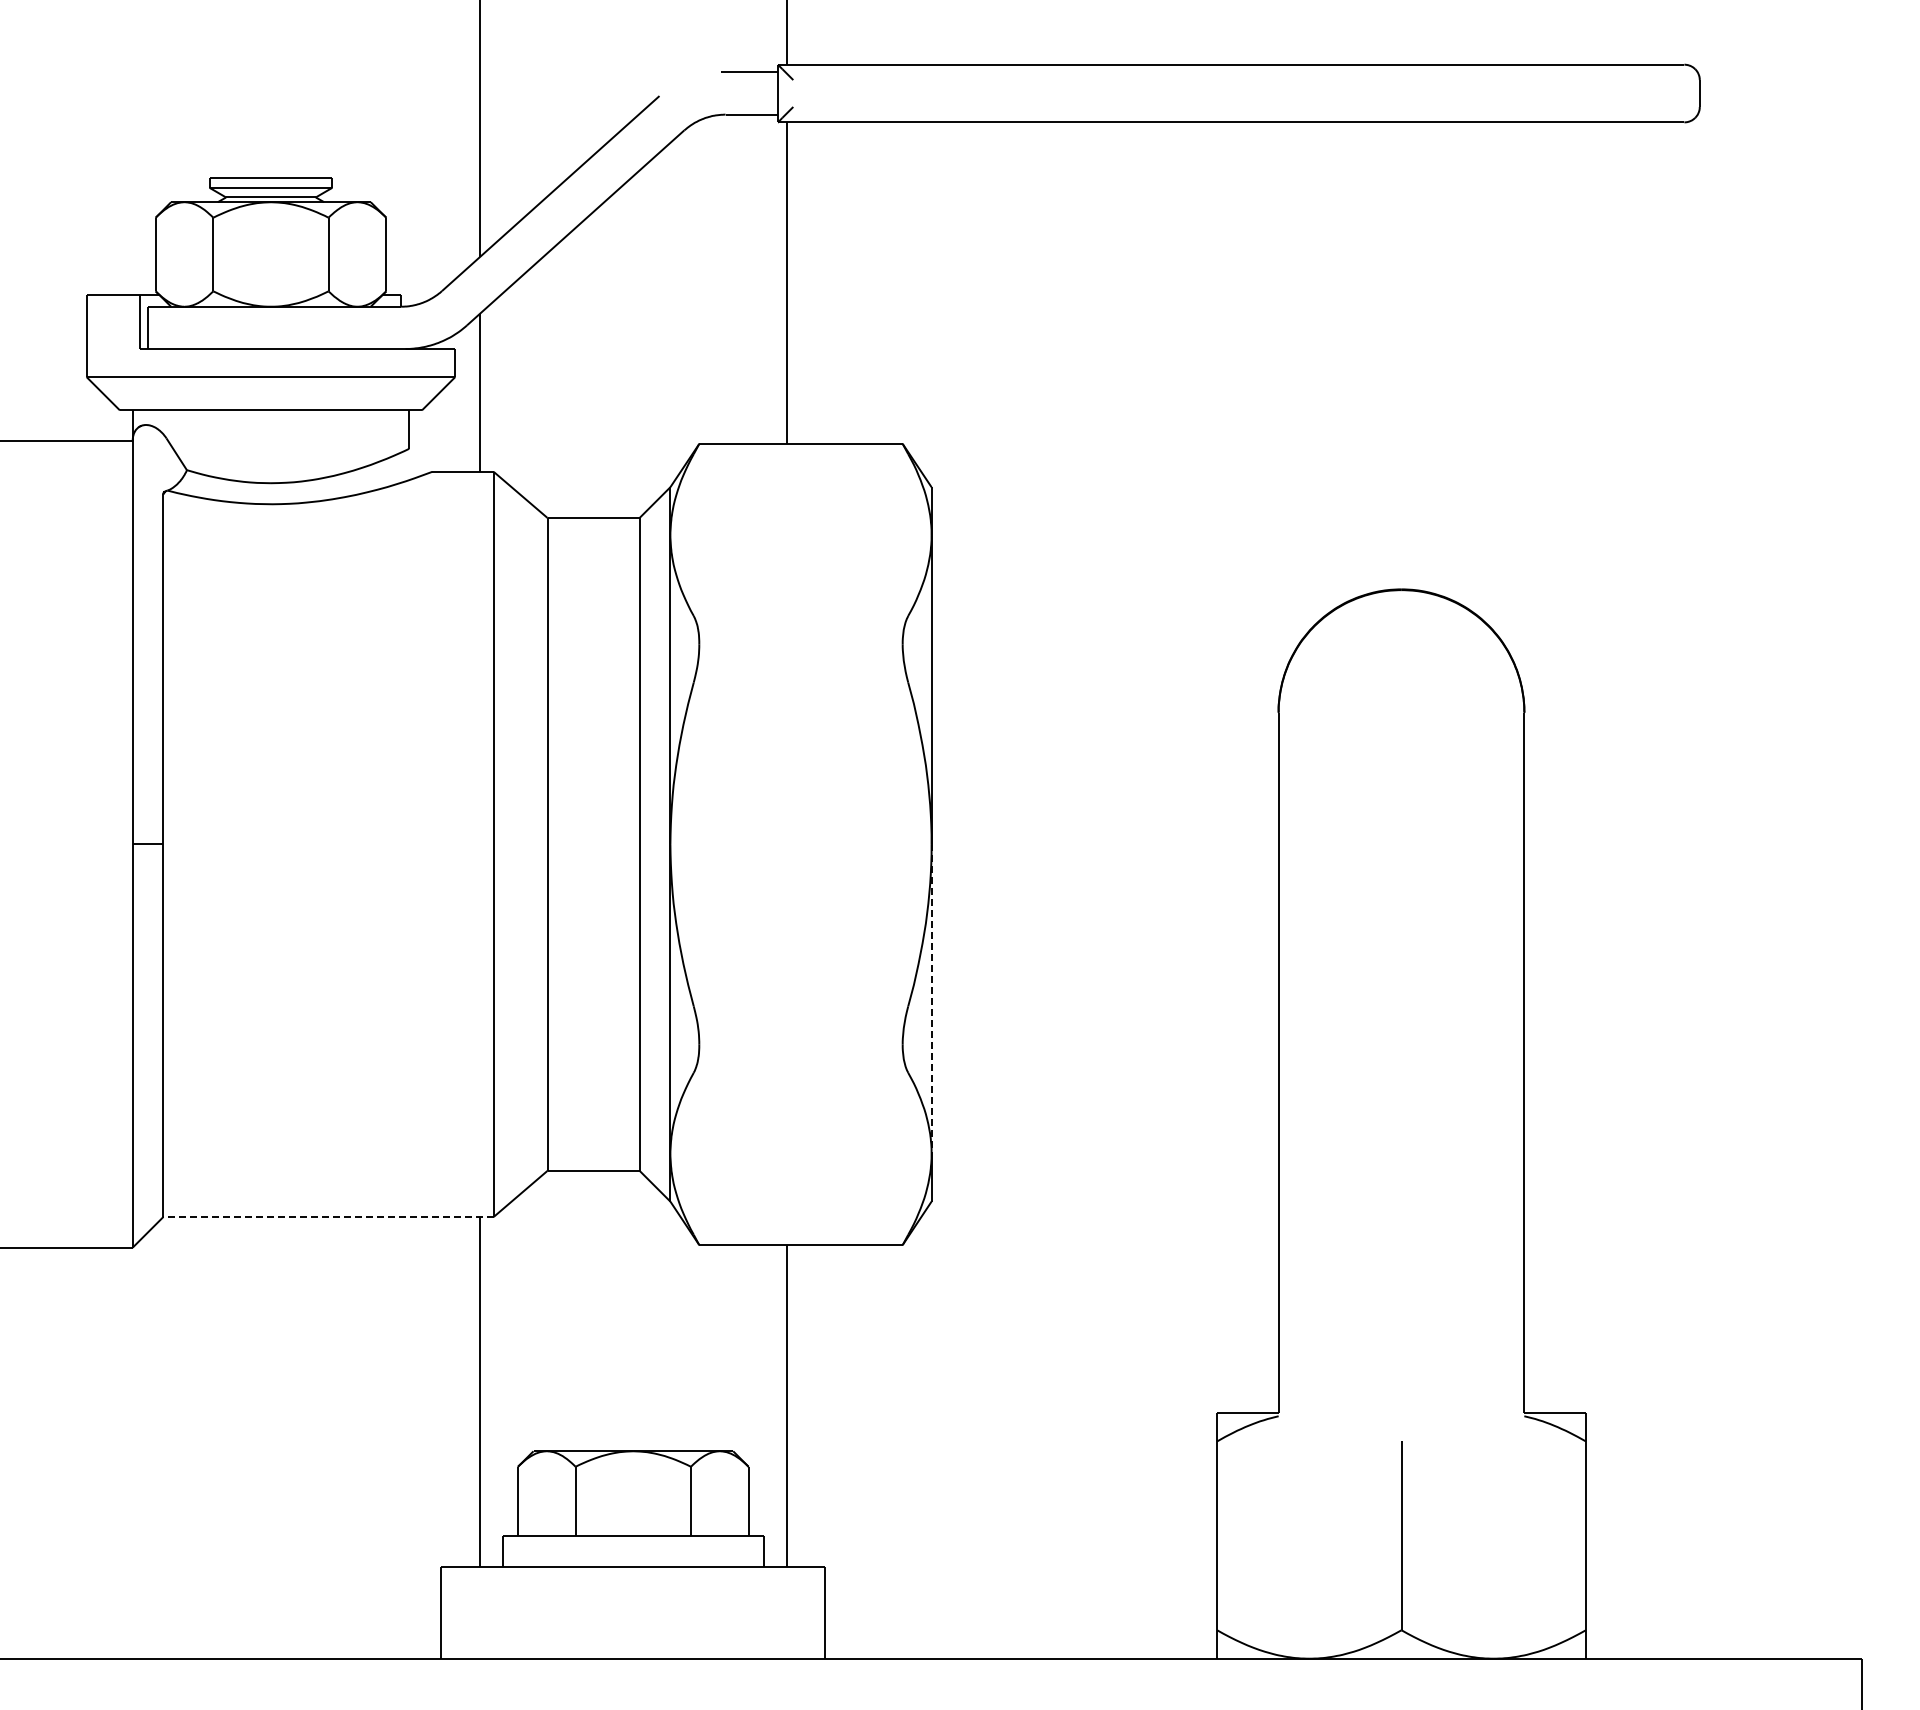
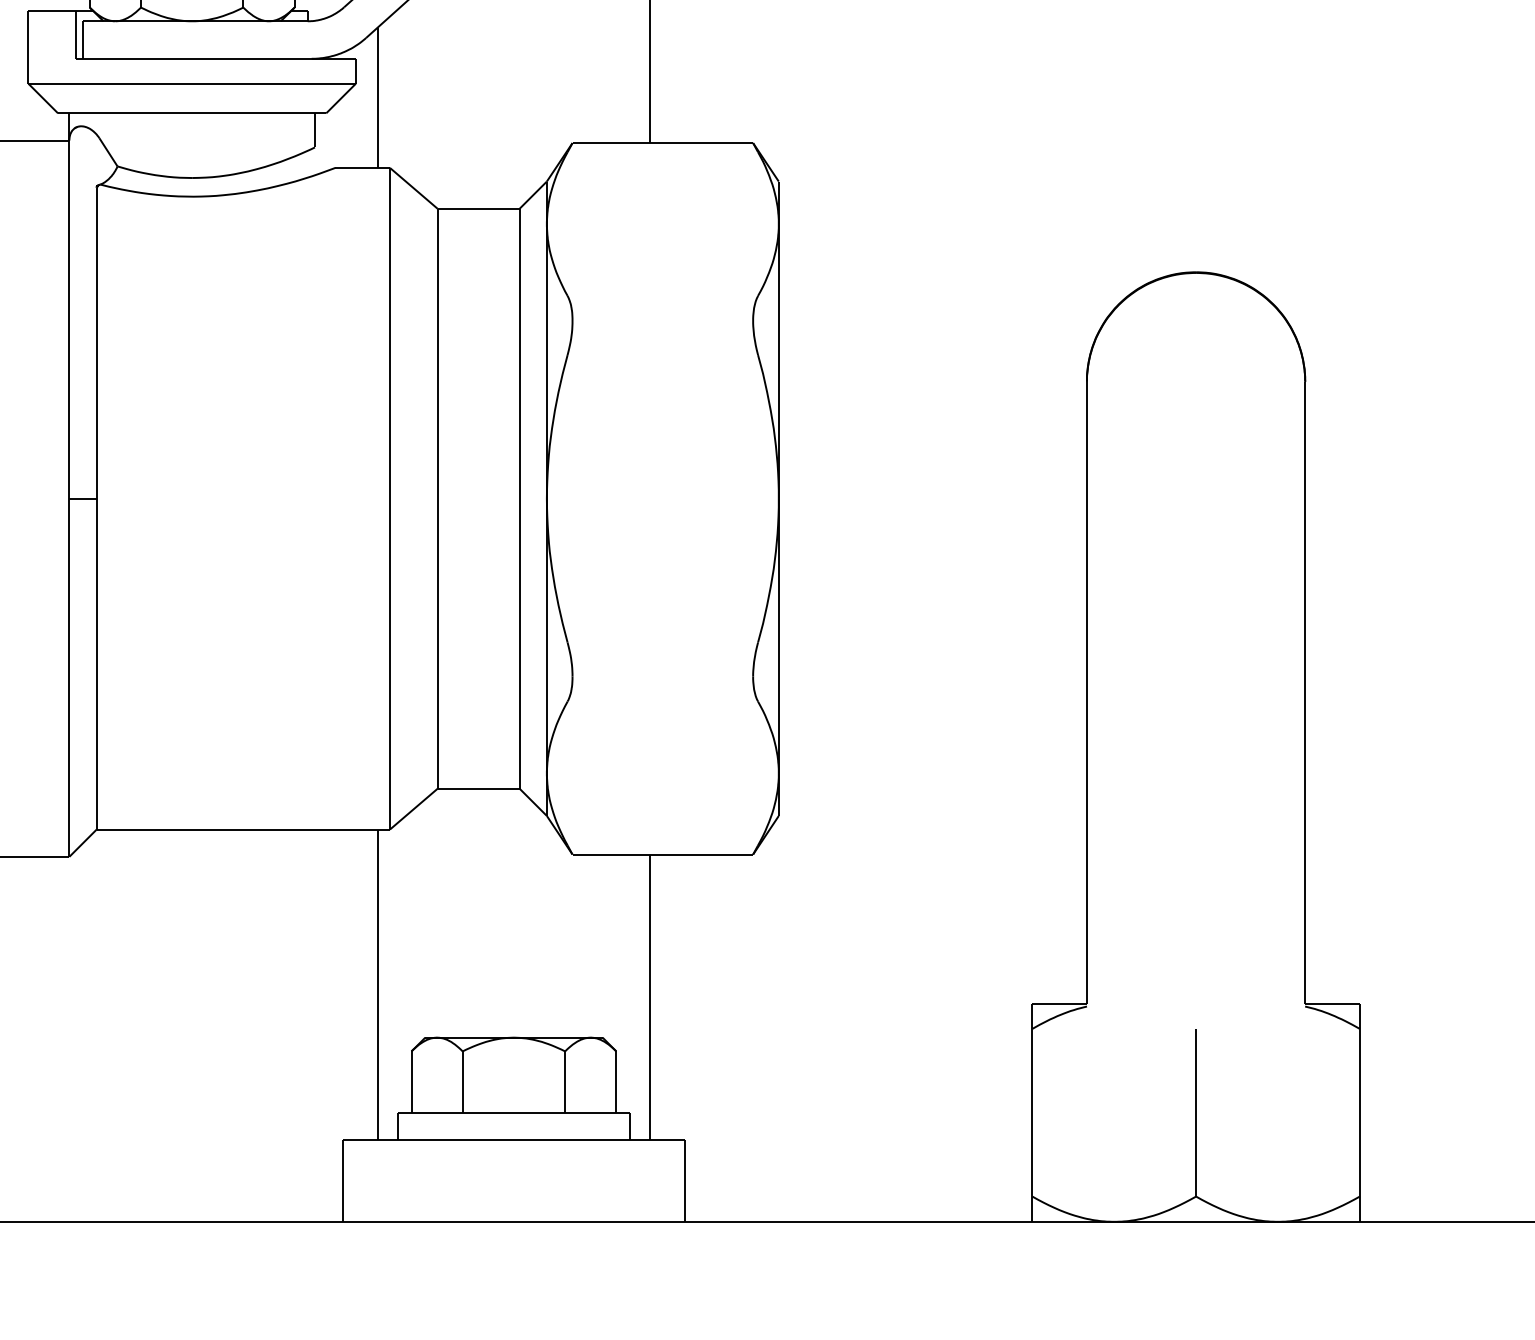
line: (931, 999) -> (778, 636), dashed -> solid
line: (328, 1216) -> (243, 829), dashed -> solid

